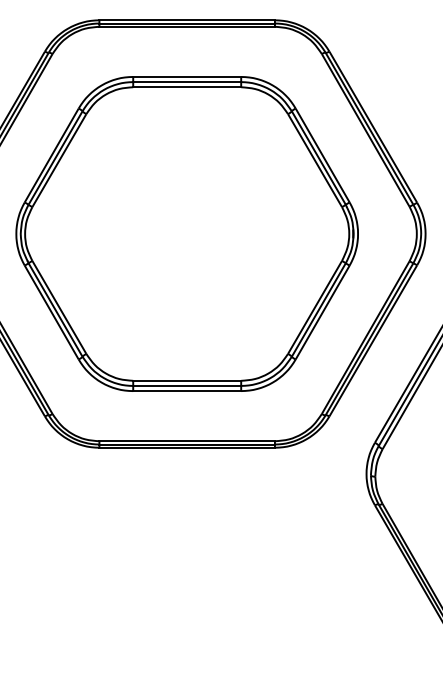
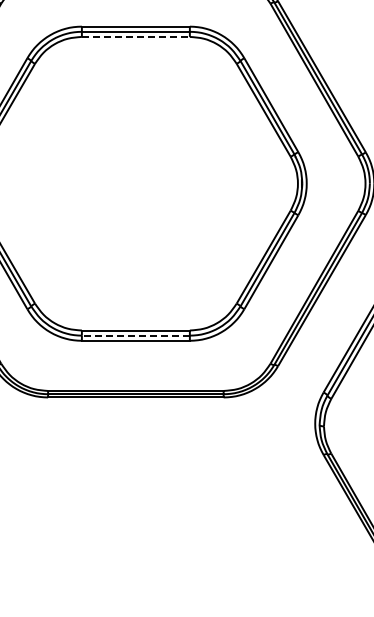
line: (187, 87) -> (136, 37), solid -> dashed
line: (187, 385) -> (136, 335), solid -> dashed

